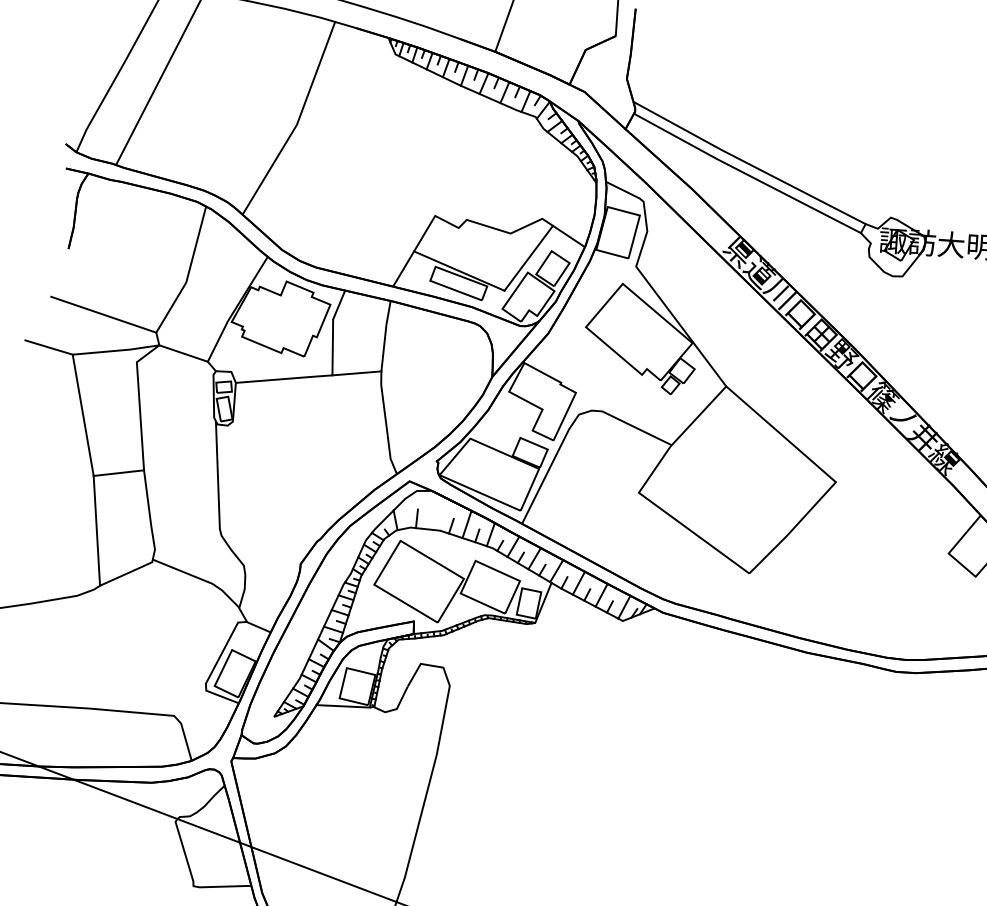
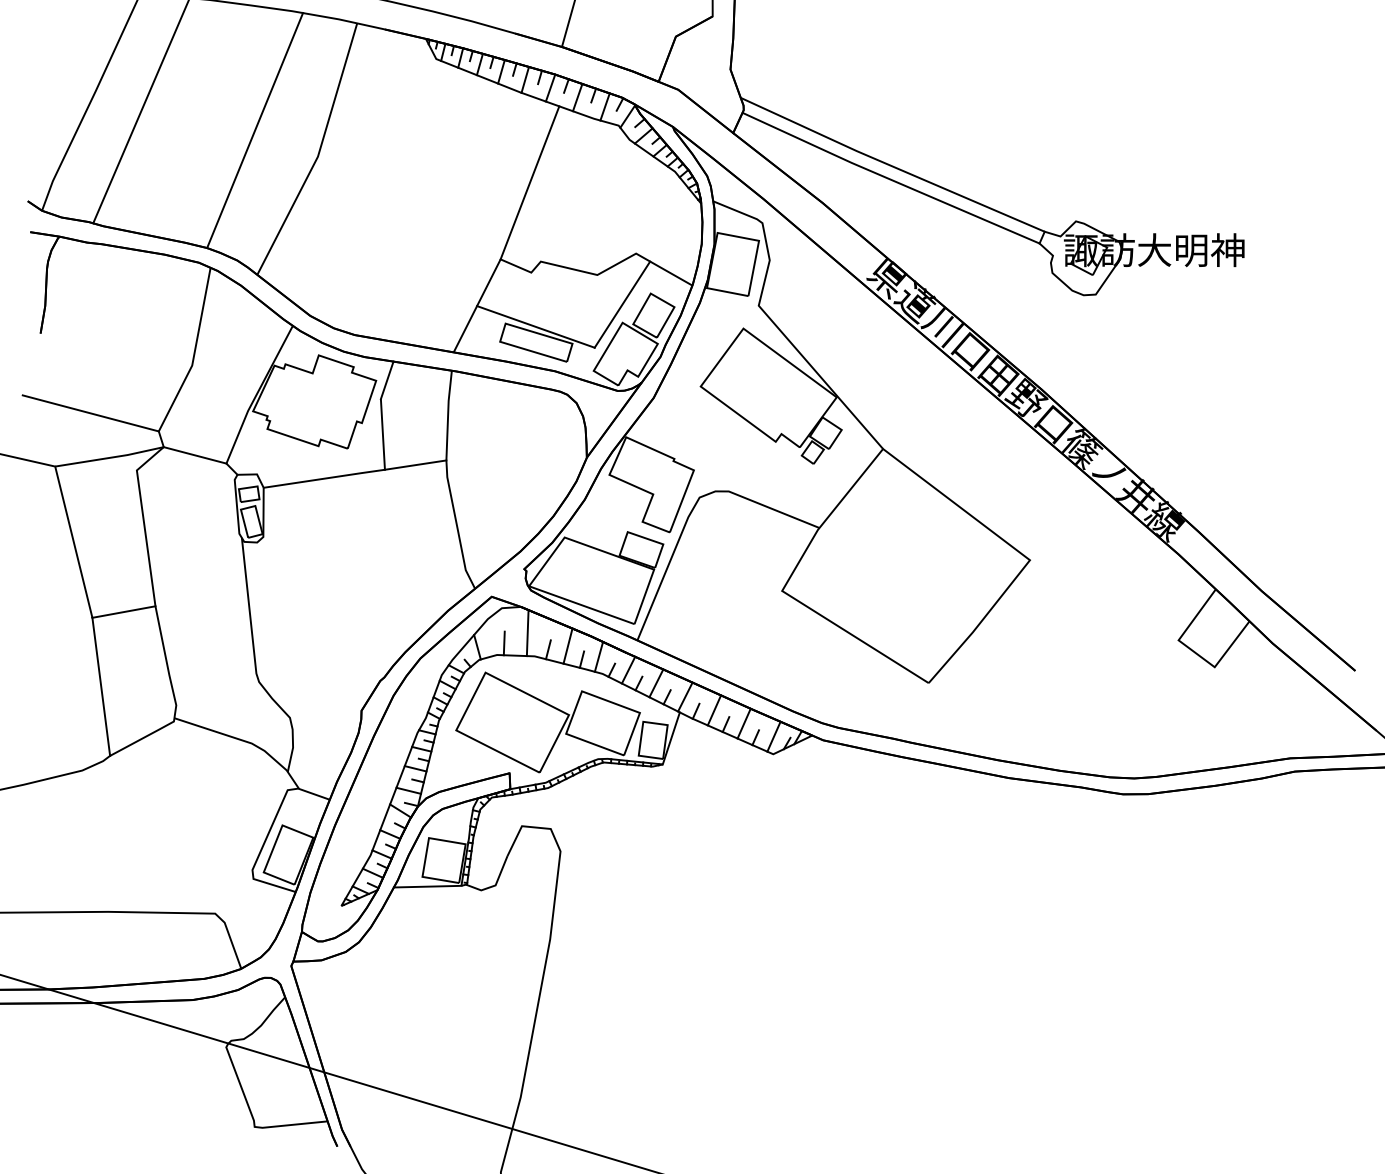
line: (249, 100) -> (255, 130), added
line: (462, 156) -> (529, 182), added
line: (435, 512) -> (527, 633), added

